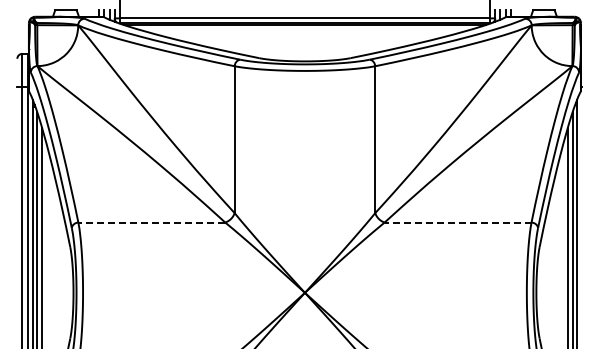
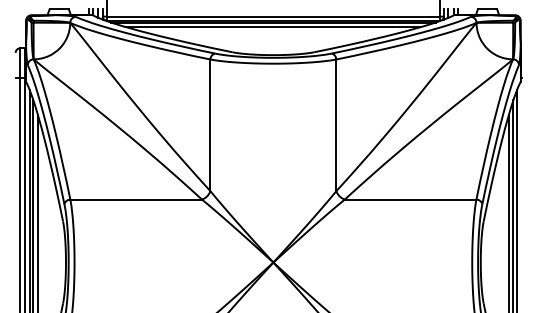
line: (304, 29) -> (272, 26), added
line: (151, 222) -> (135, 199), dashed -> solid
line: (457, 222) -> (410, 199), dashed -> solid

